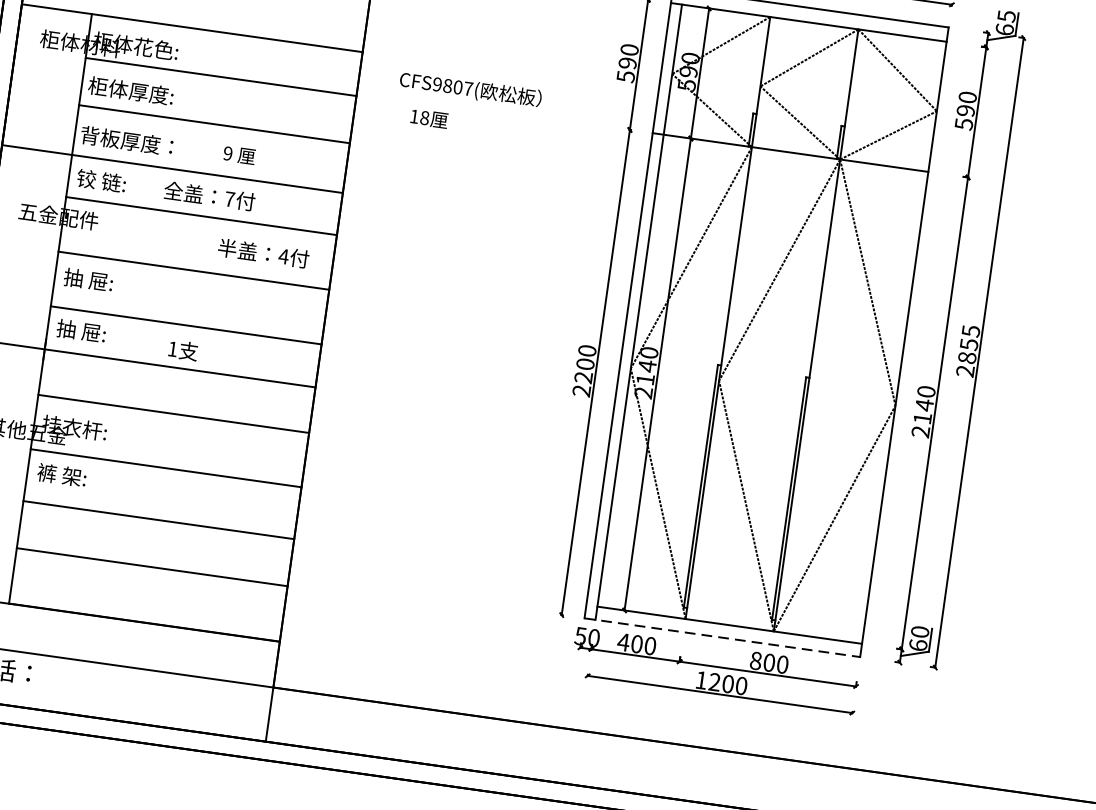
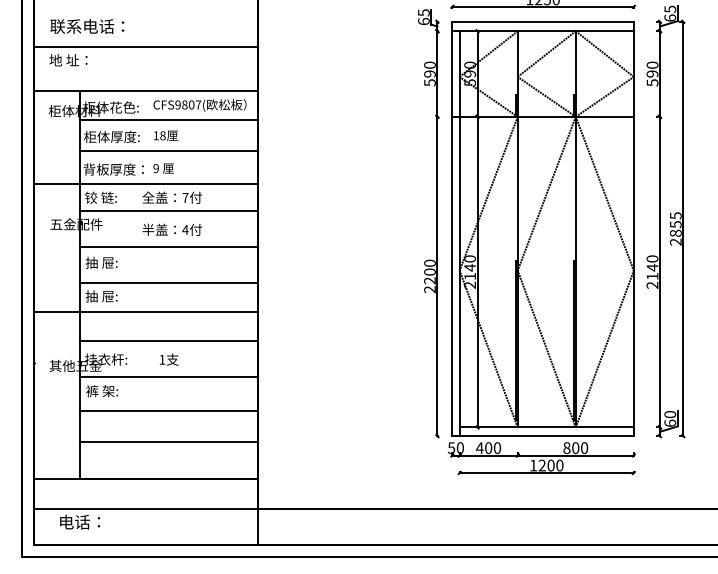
text: (469, 89) -> (199, 105), moved
text: (430, 118) -> (166, 135), moved
text: (239, 155) -> (163, 168), moved
text: (262, 252) -> (171, 229), moved
text: (182, 350) -> (168, 359), moved
line: (722, 638) -> (543, 436), dashed -> solid

